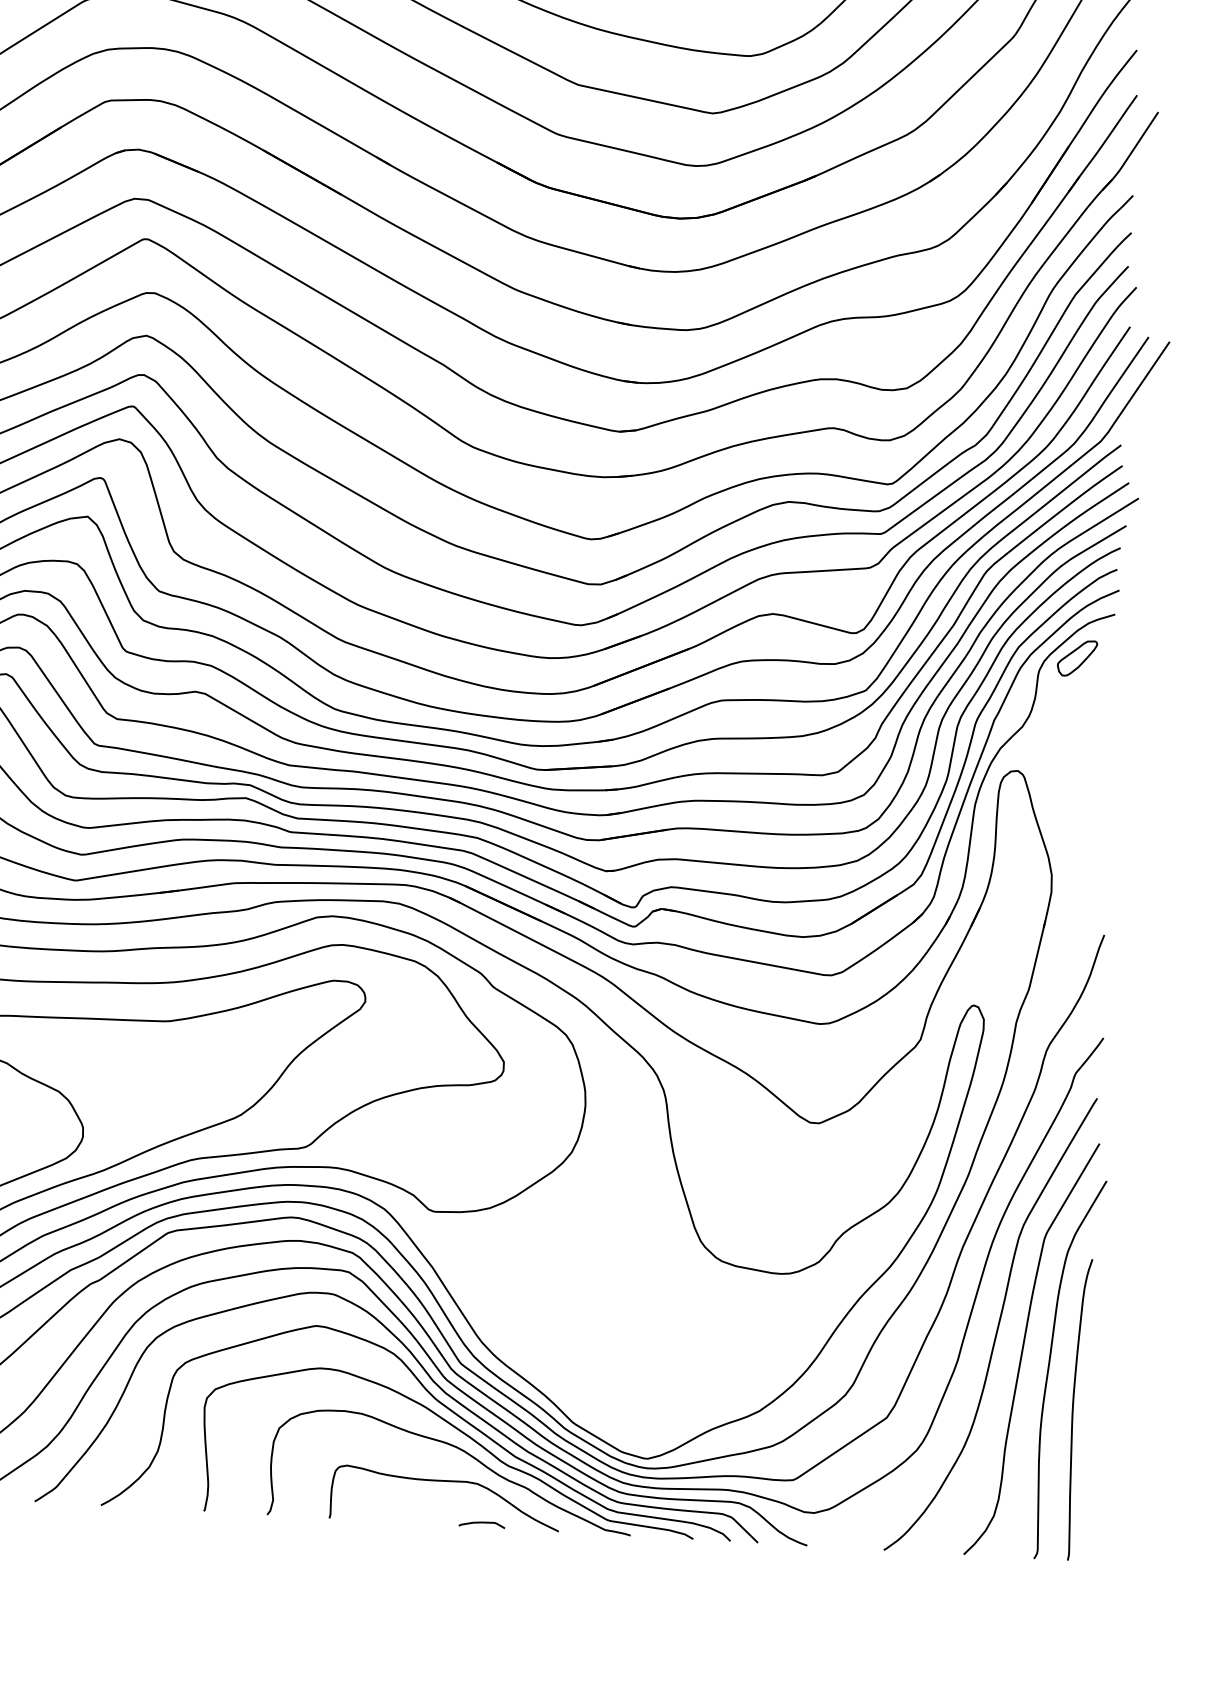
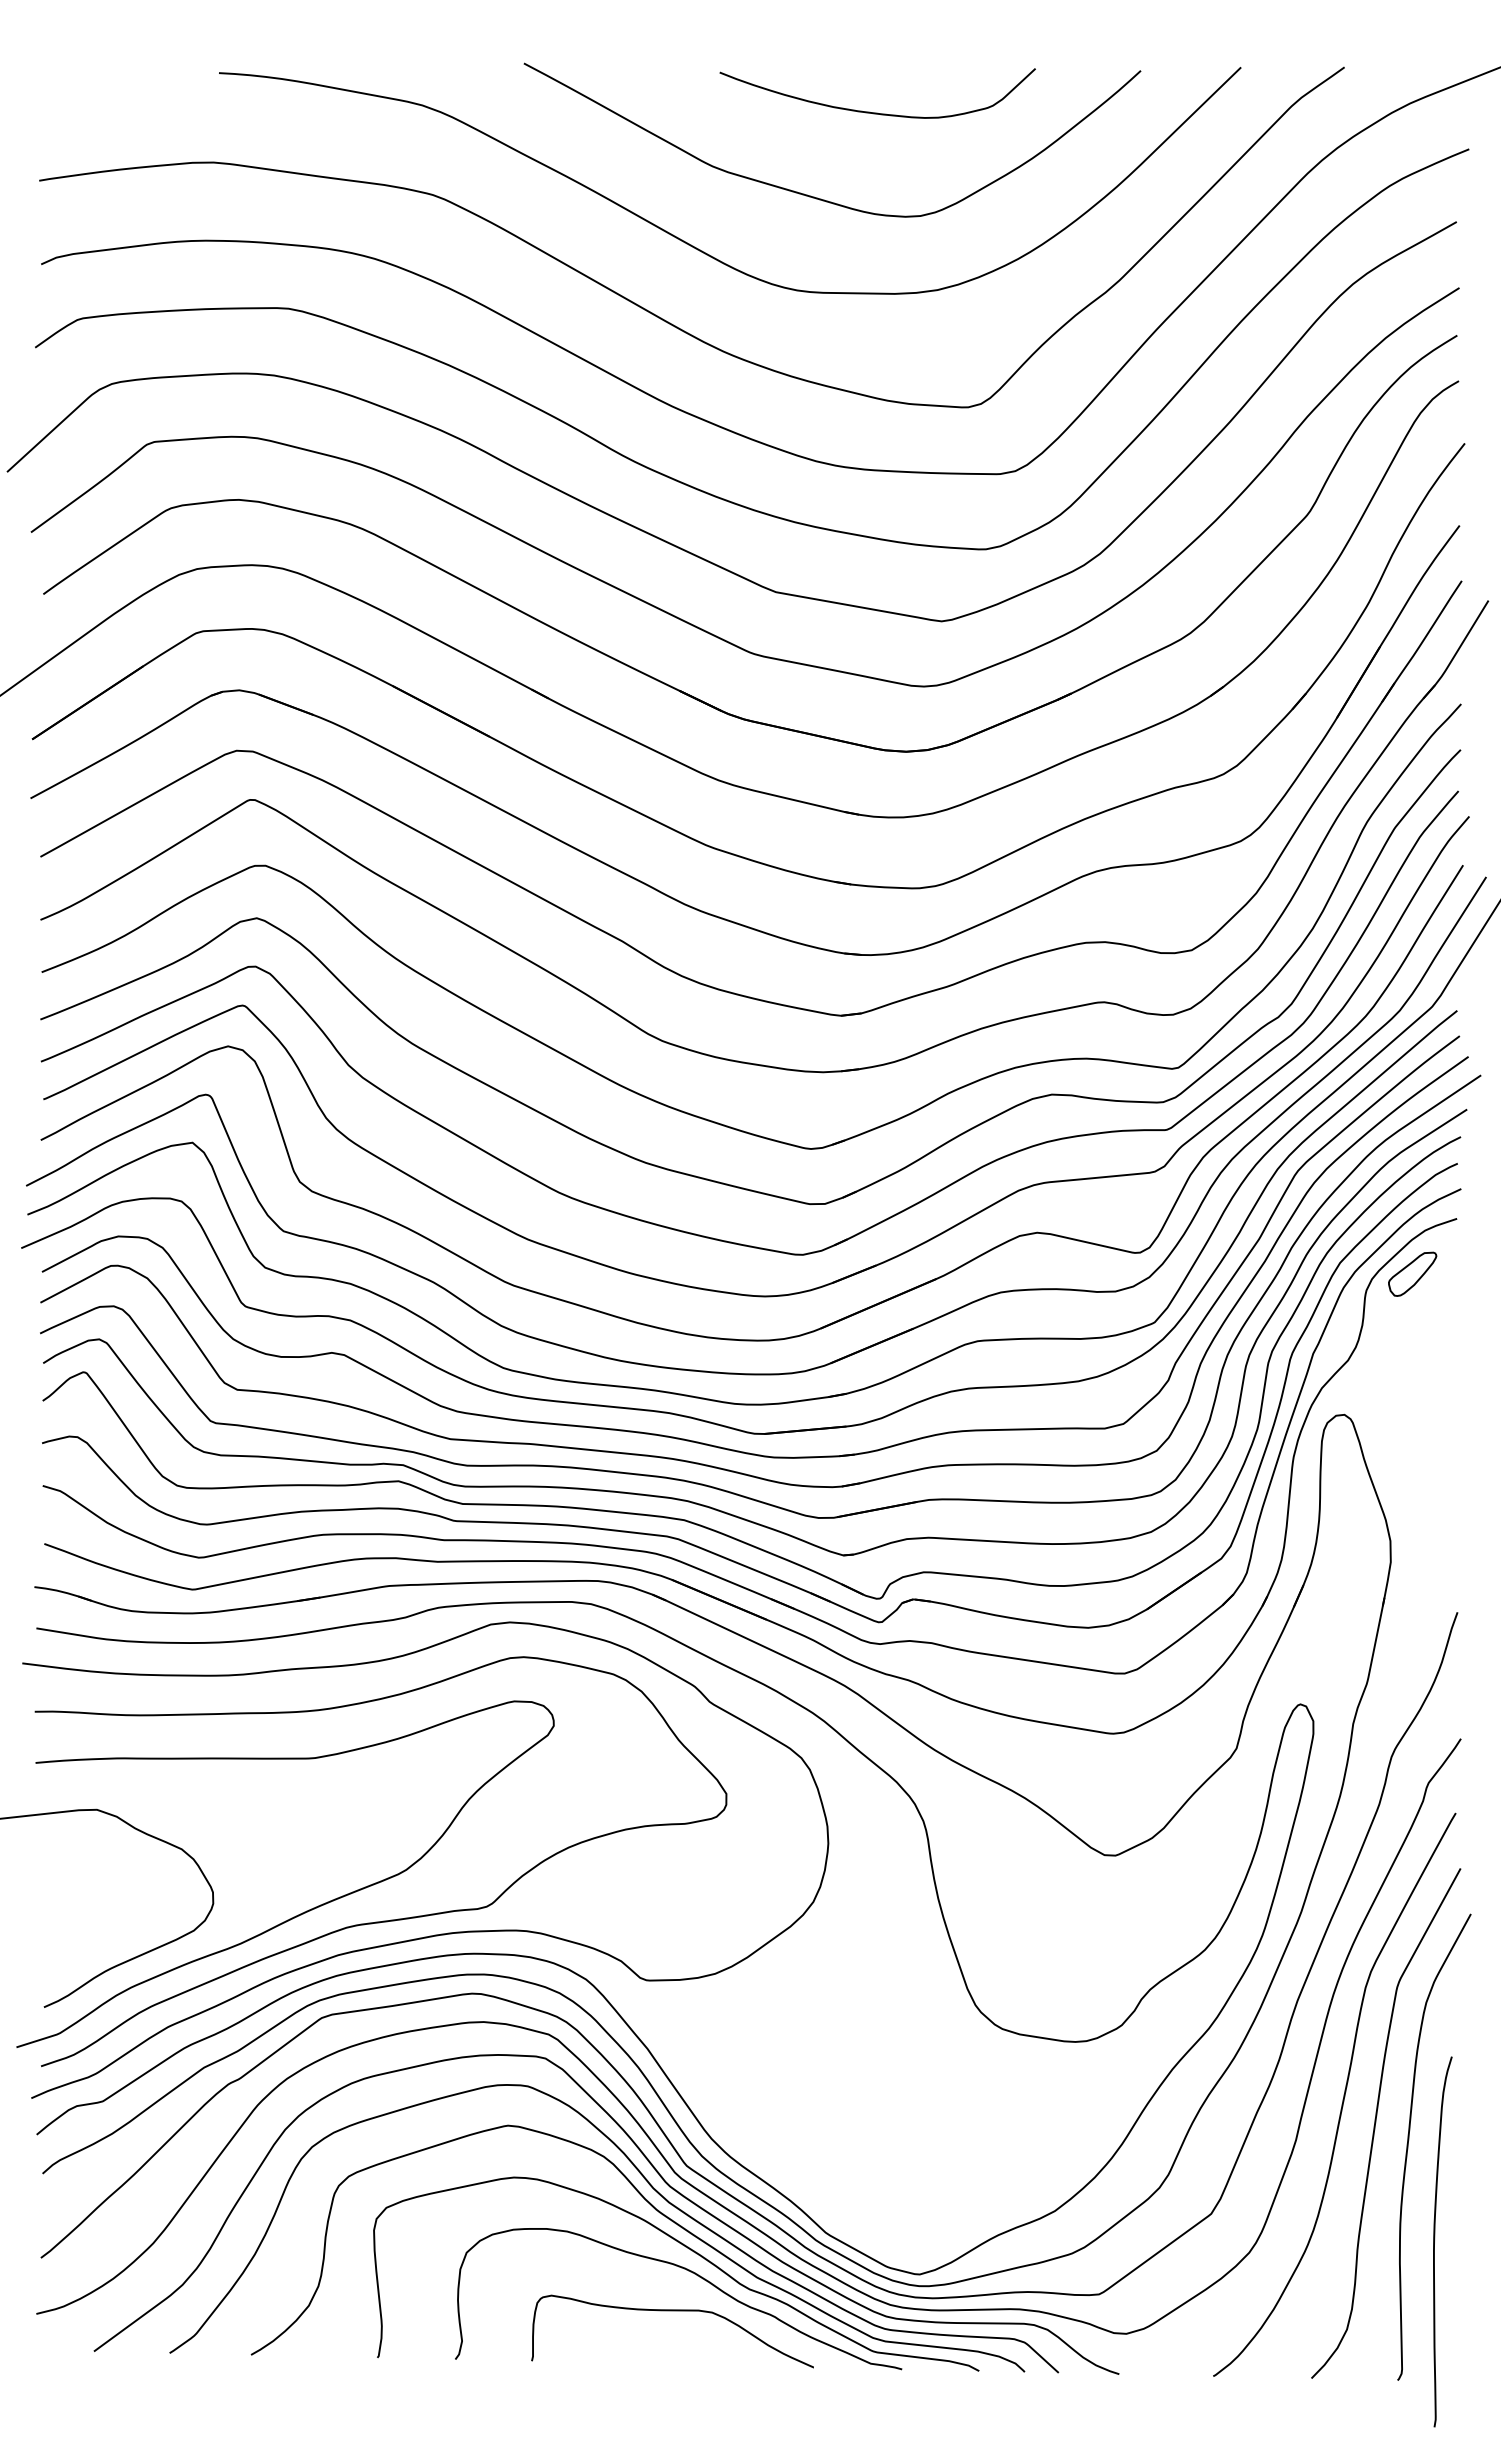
curve: (1074, 1406) -> (1435, 2238), moved
curve: (481, 1523) -> (718, 2360), removed

